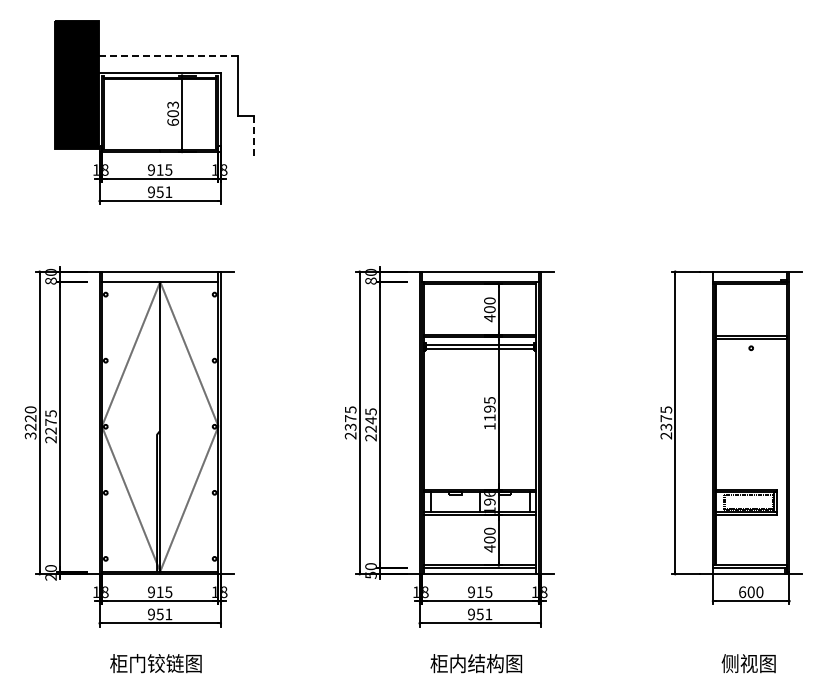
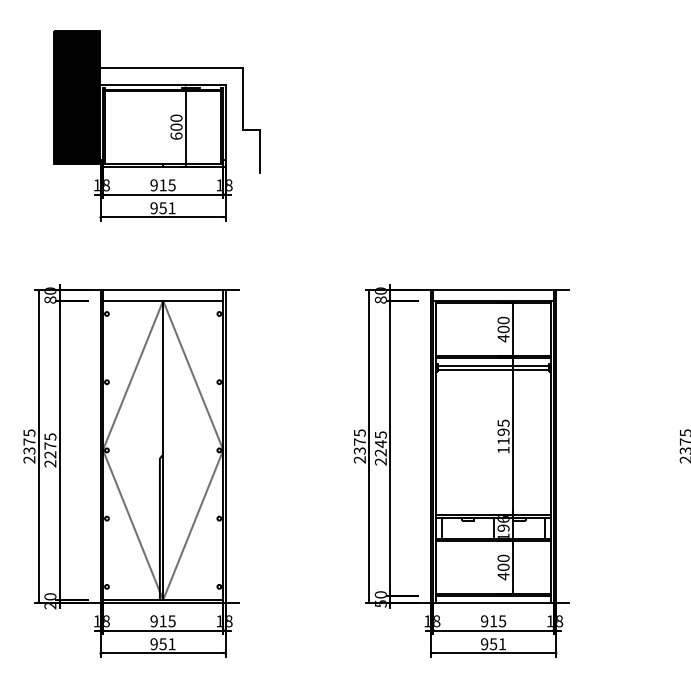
line: (169, 56) -> (172, 68), dashed -> solid
text: (172, 104) -> (175, 117), 603 -> 600
line: (254, 137) -> (260, 151), dashed -> solid
text: (30, 422) -> (29, 446), 3220 -> 2375

